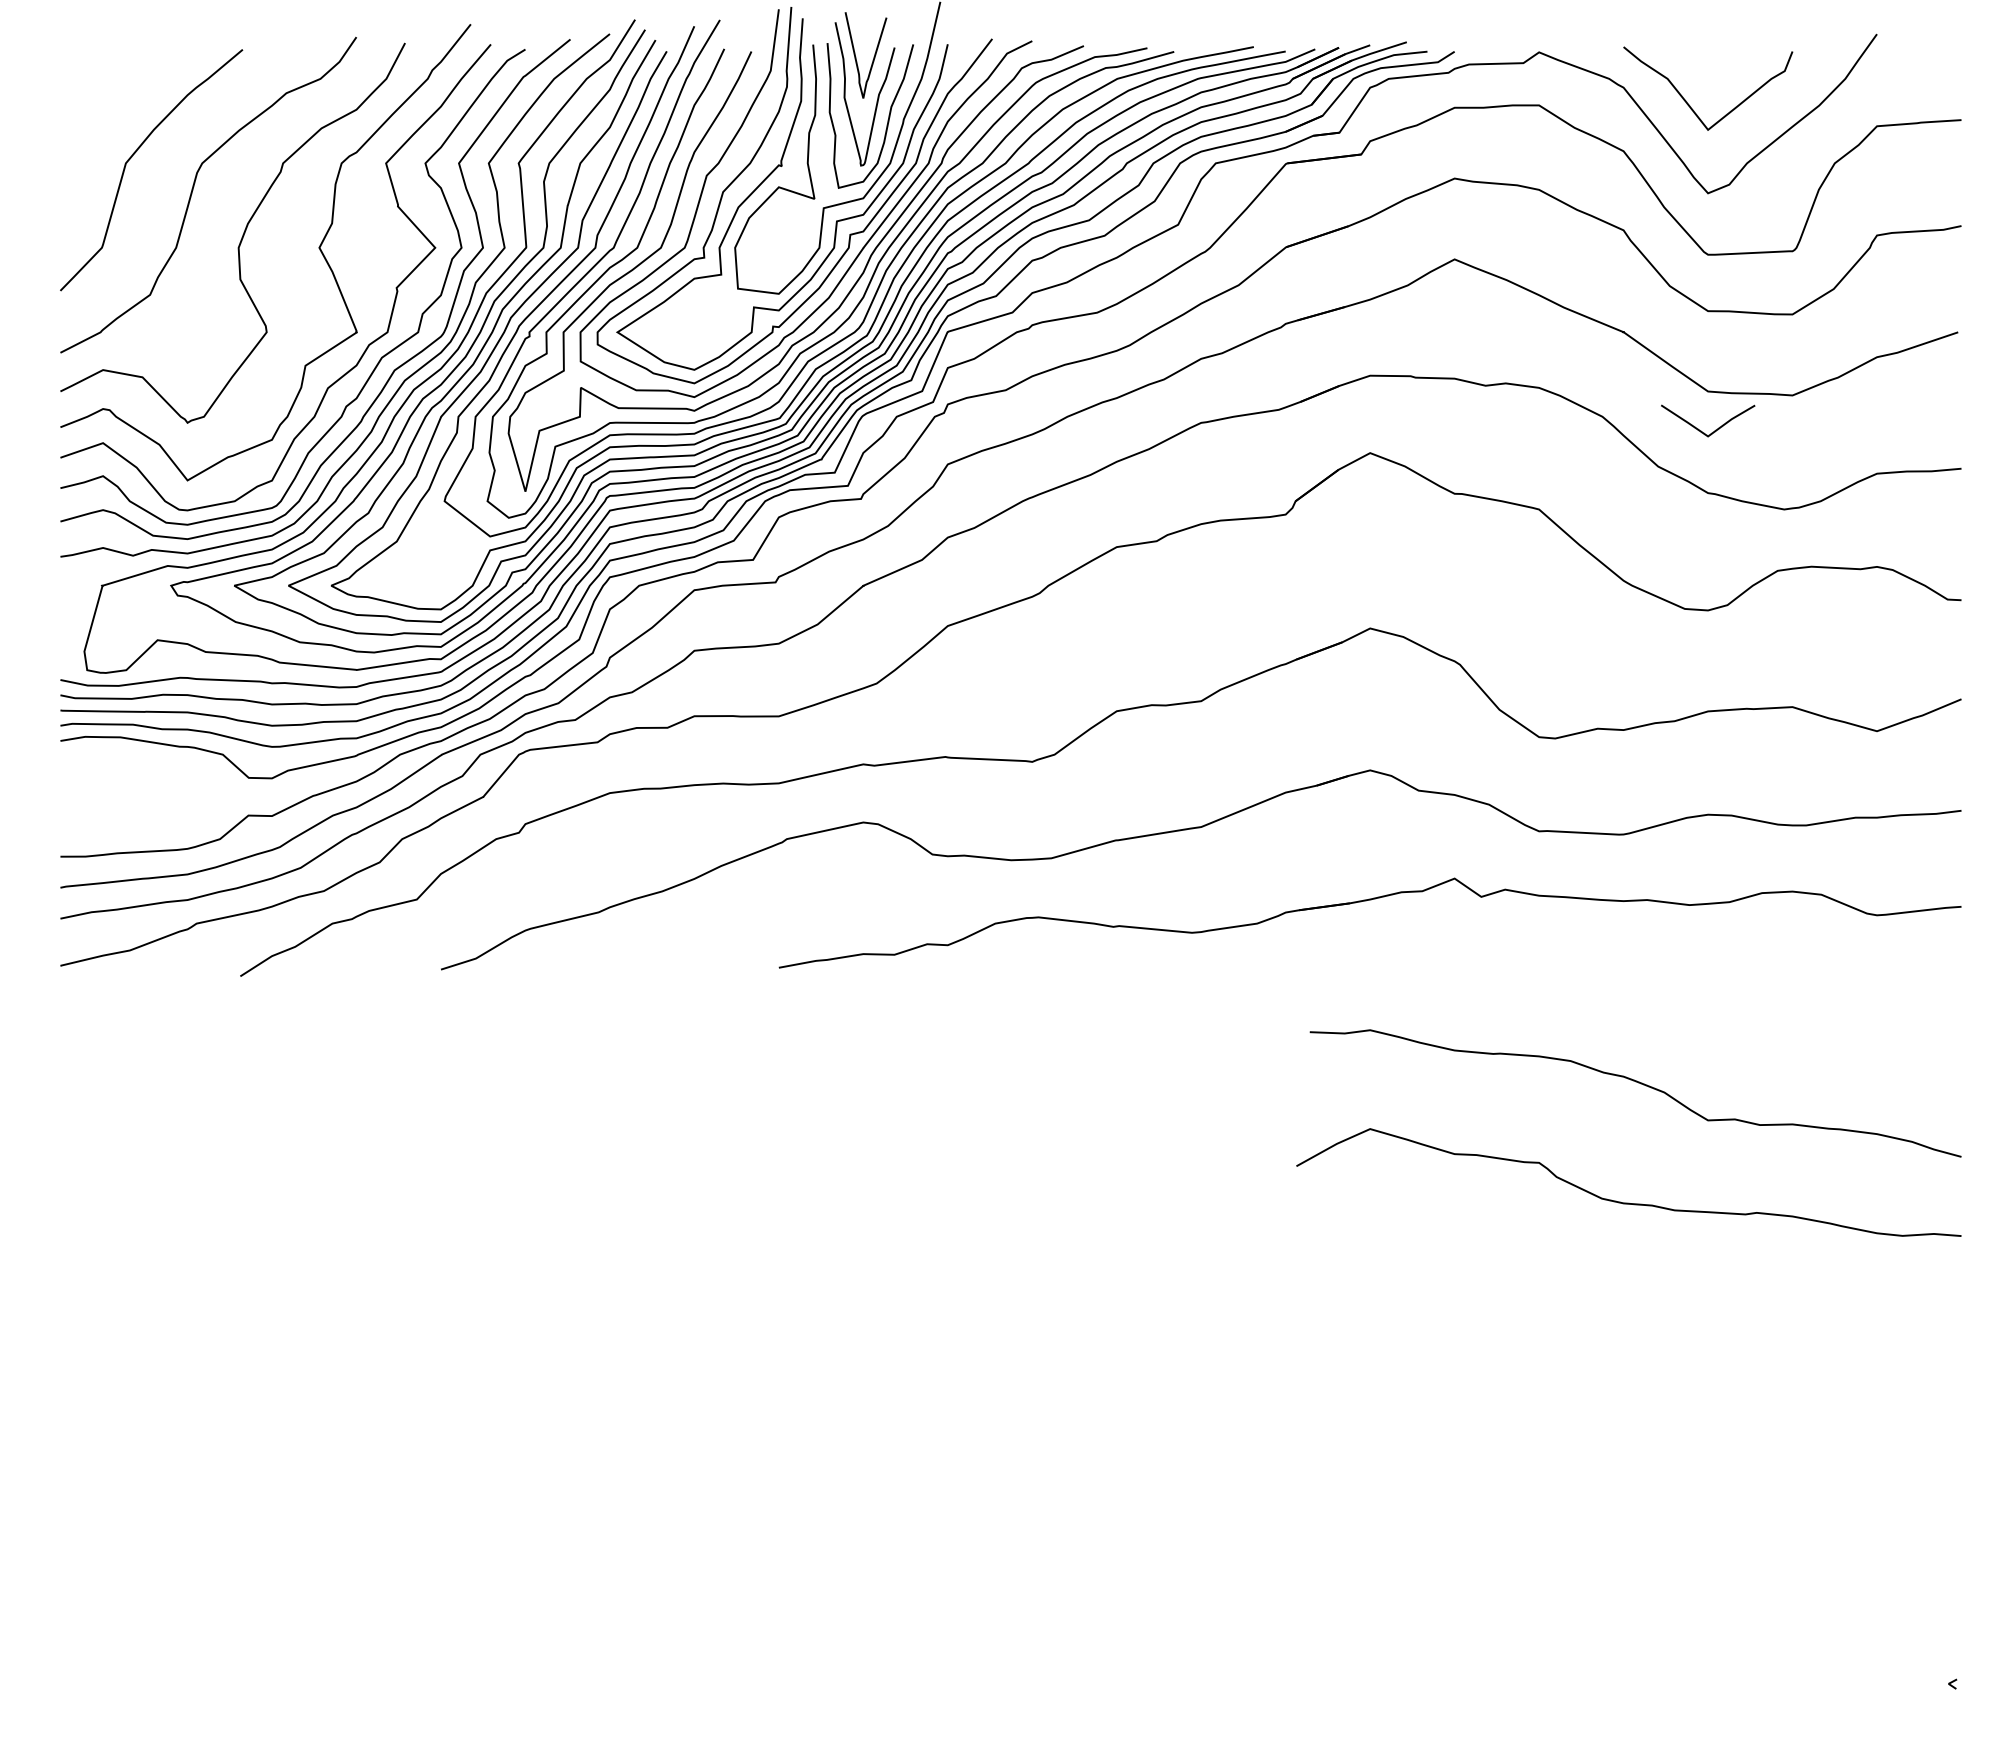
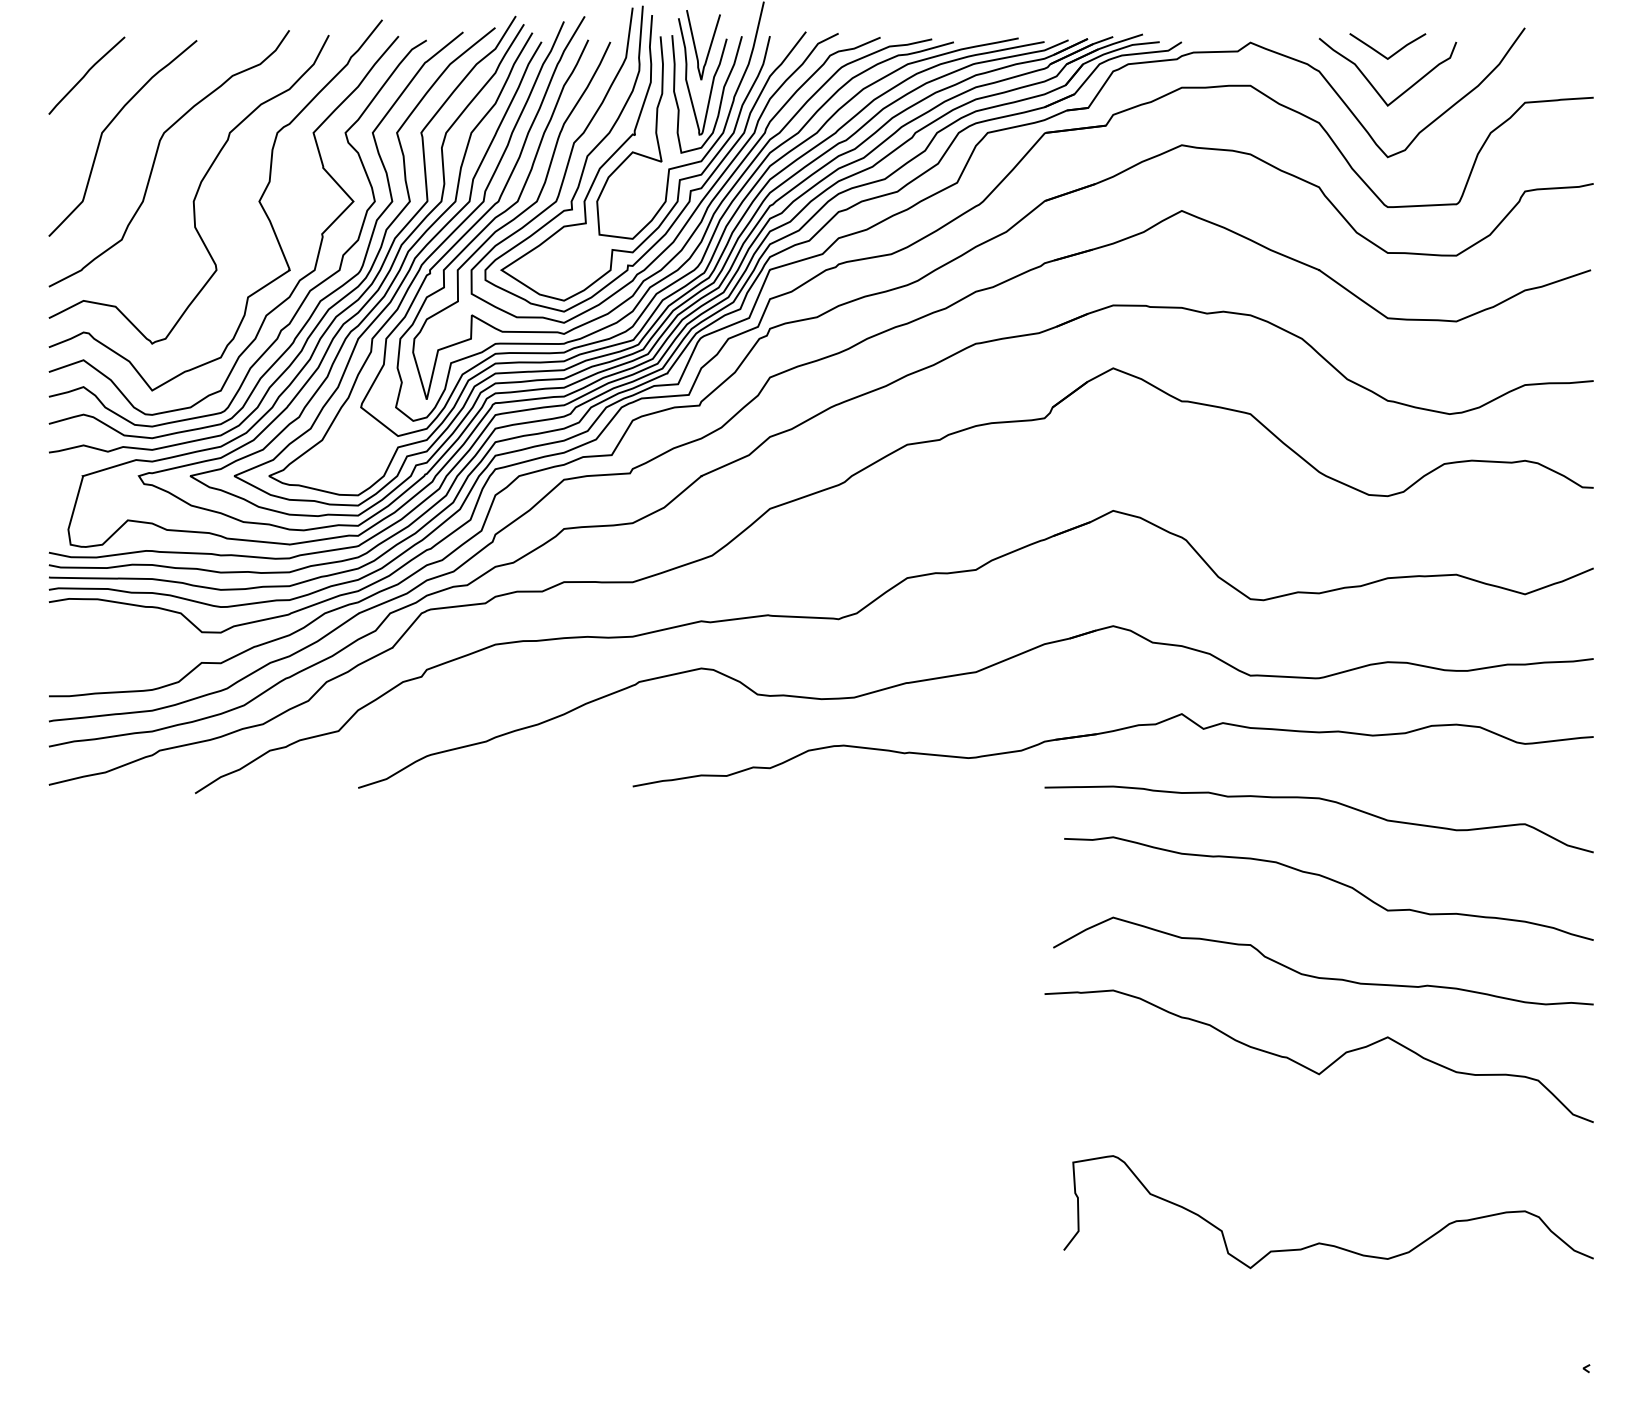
curve: (106, 92) -> (86, 75), added
line: (1715, 429) -> (1393, 53), moved
curve: (1627, 984) -> (1322, 800), added
curve: (1634, 1311) -> (1328, 1065), added
curve: (1627, 1529) -> (1322, 1243), added

